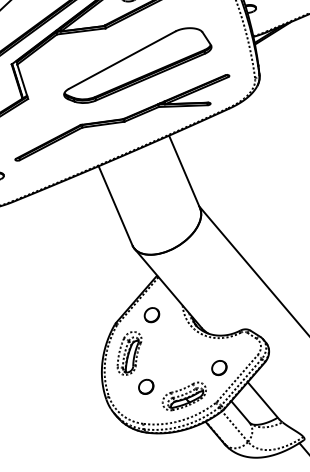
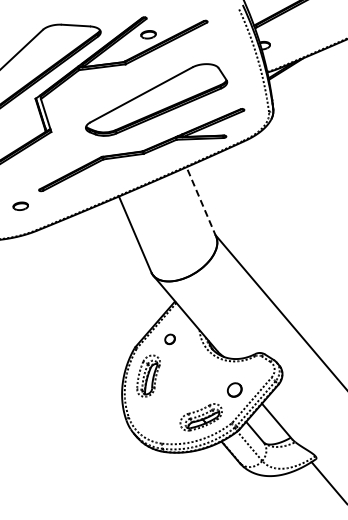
line: (184, 172) -> (201, 202), solid -> dashed
part: (151, 315) -> (169, 339), size x0.7
part: (146, 386) -> (164, 407), removed

